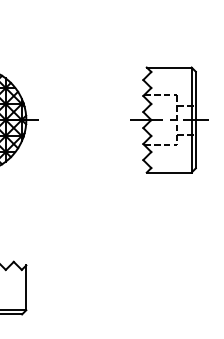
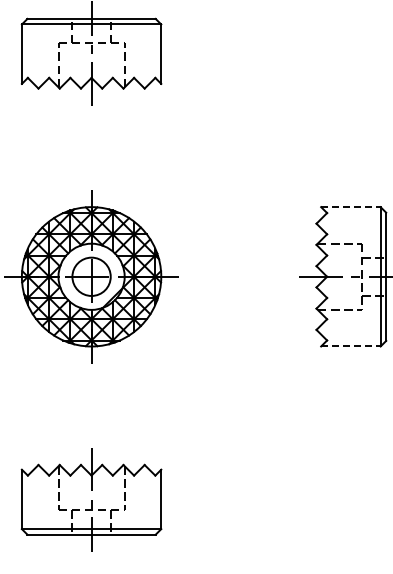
line: (168, 67) -> (350, 207), solid -> dashed
line: (168, 172) -> (350, 346), solid -> dashed

